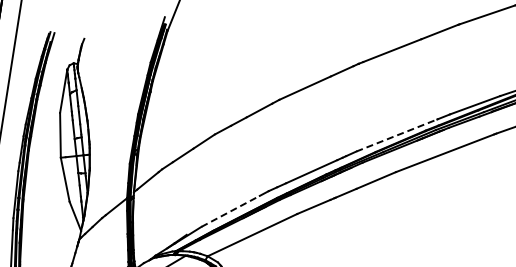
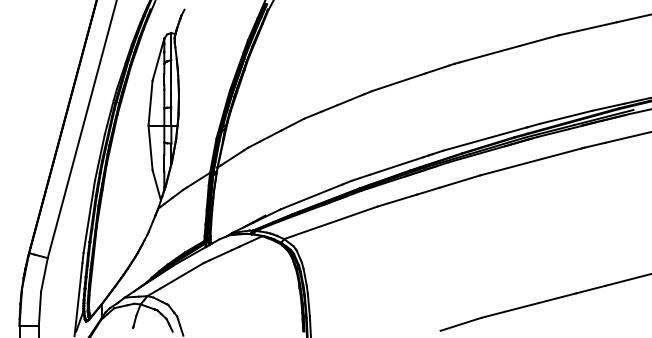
line: (396, 135) -> (484, 139), dashed -> solid
line: (231, 210) -> (312, 196), dashed -> solid

